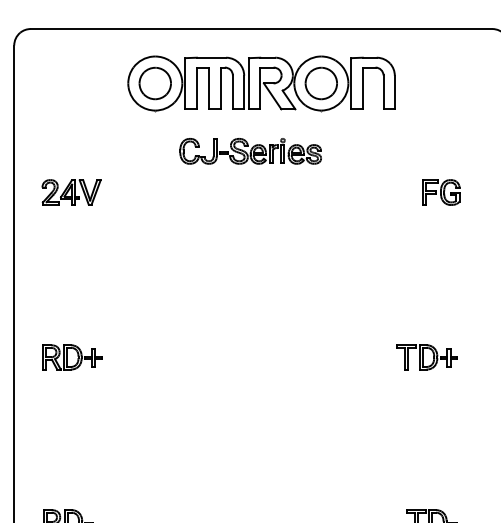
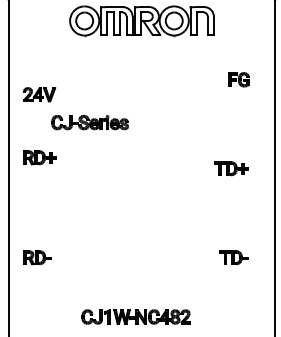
part: (249, 151) -> (89, 122), moved
part: (71, 191) -> (39, 94), moved
part: (71, 356) -> (39, 157), moved

